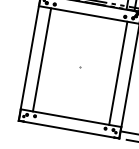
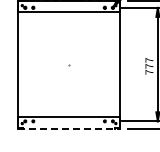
line: (42, 59) -> (30, 64), removed
line: (117, 73) -> (107, 64), removed
line: (69, 129) -> (69, 128), solid -> dashed

